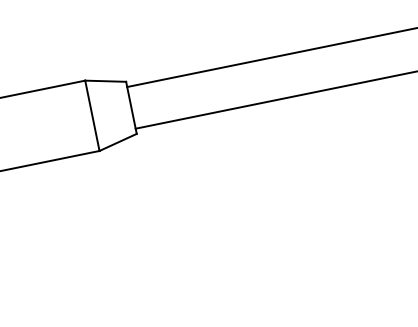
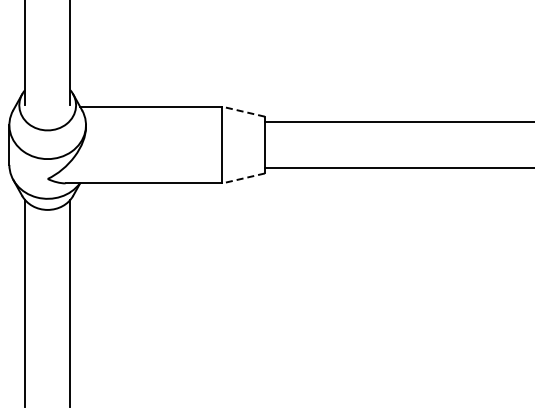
line: (105, 81) -> (243, 111), solid -> dashed
line: (118, 142) -> (243, 178), solid -> dashed

